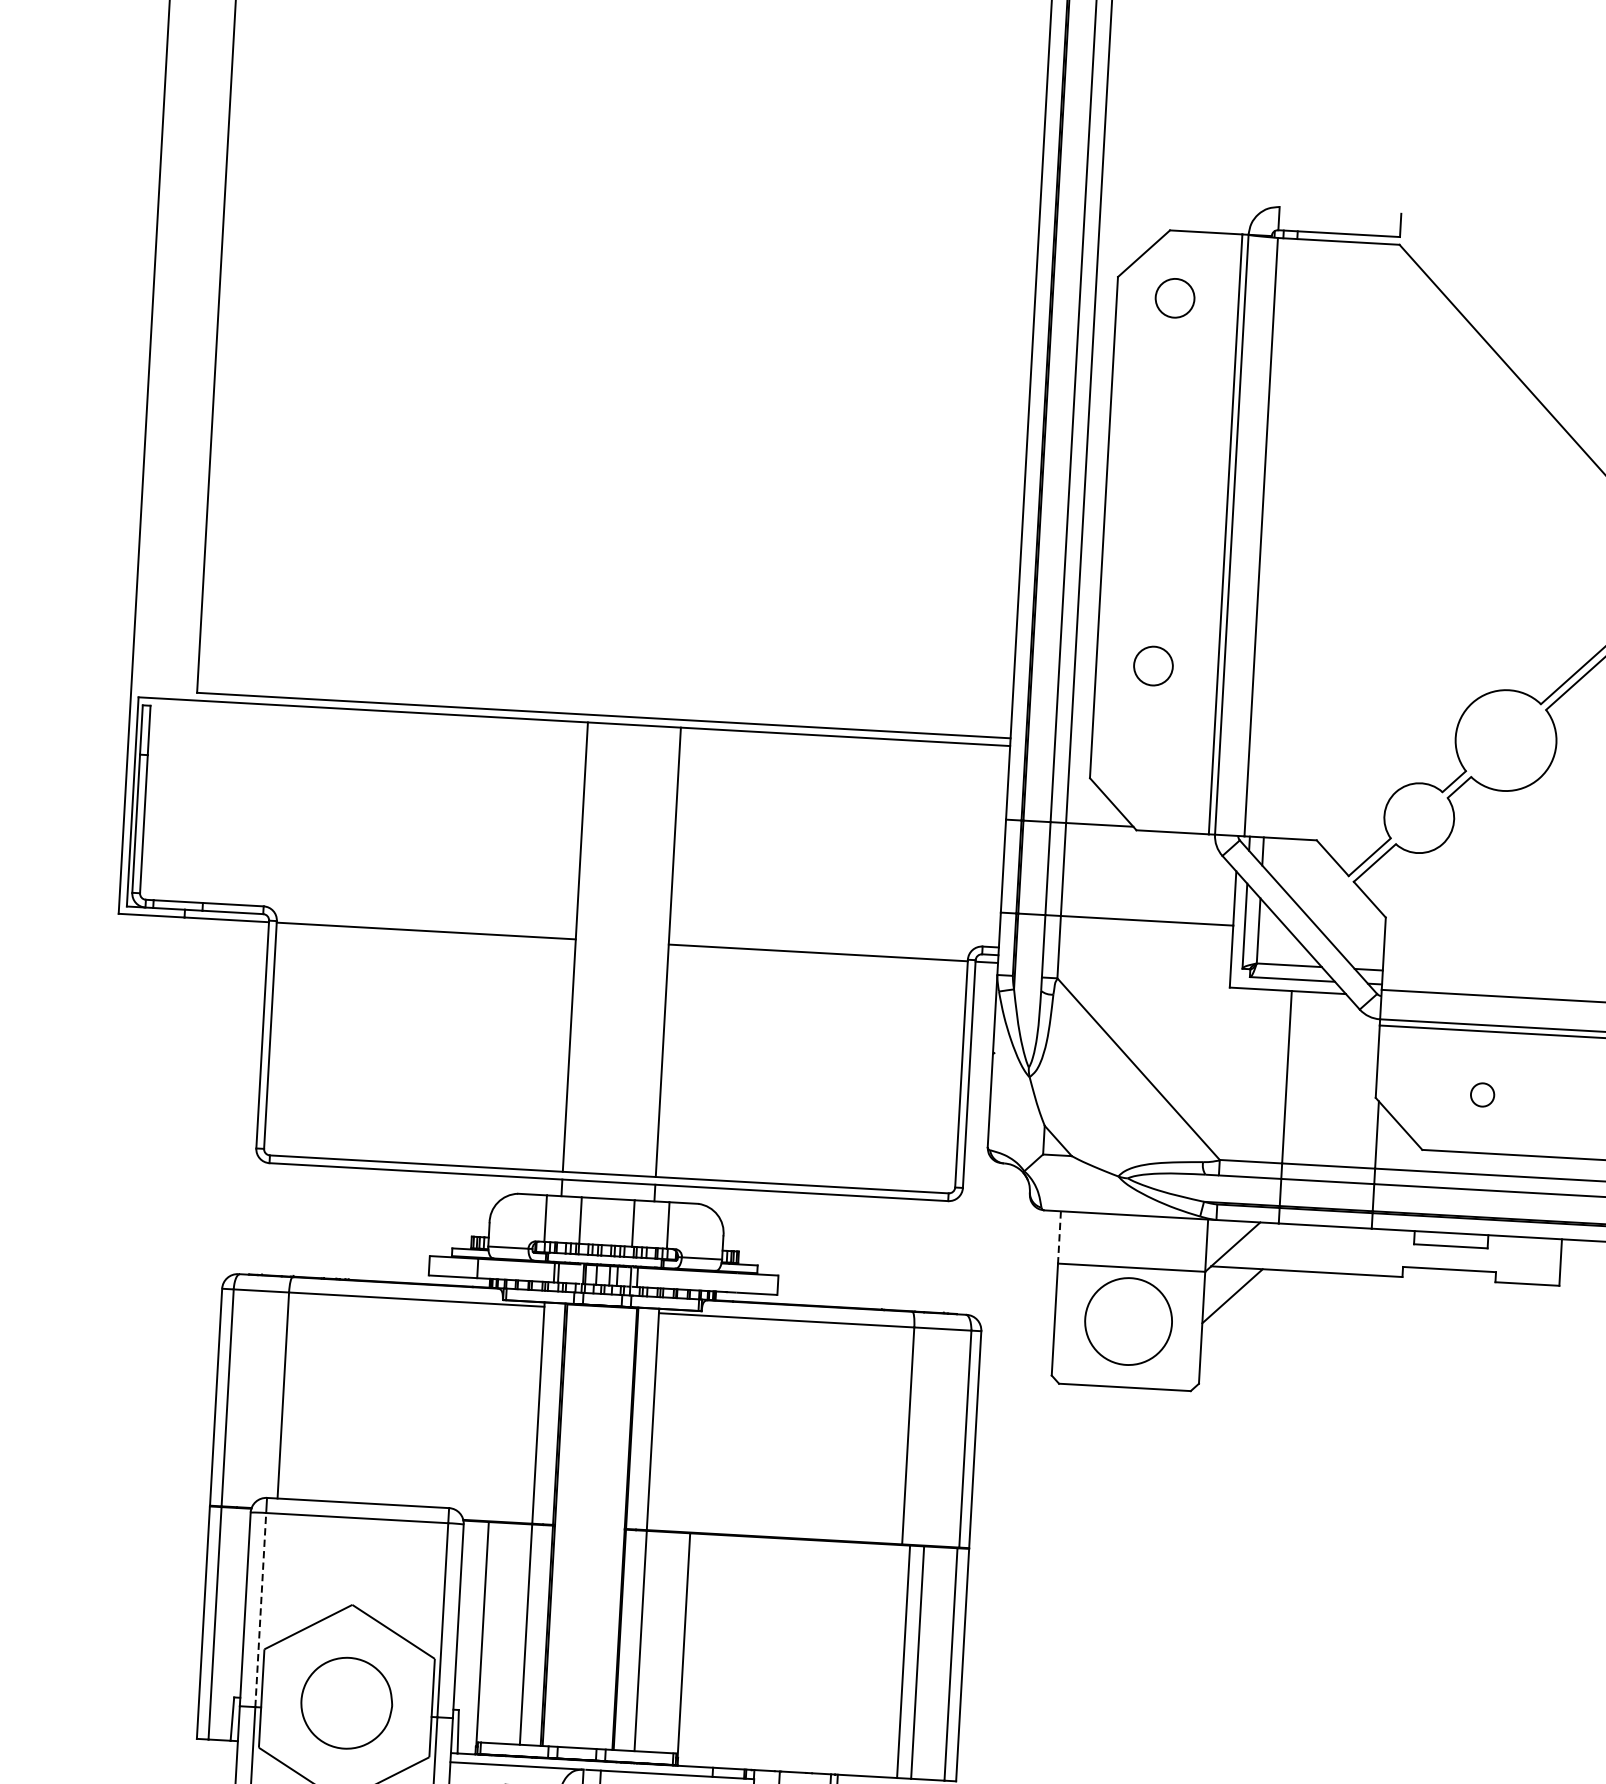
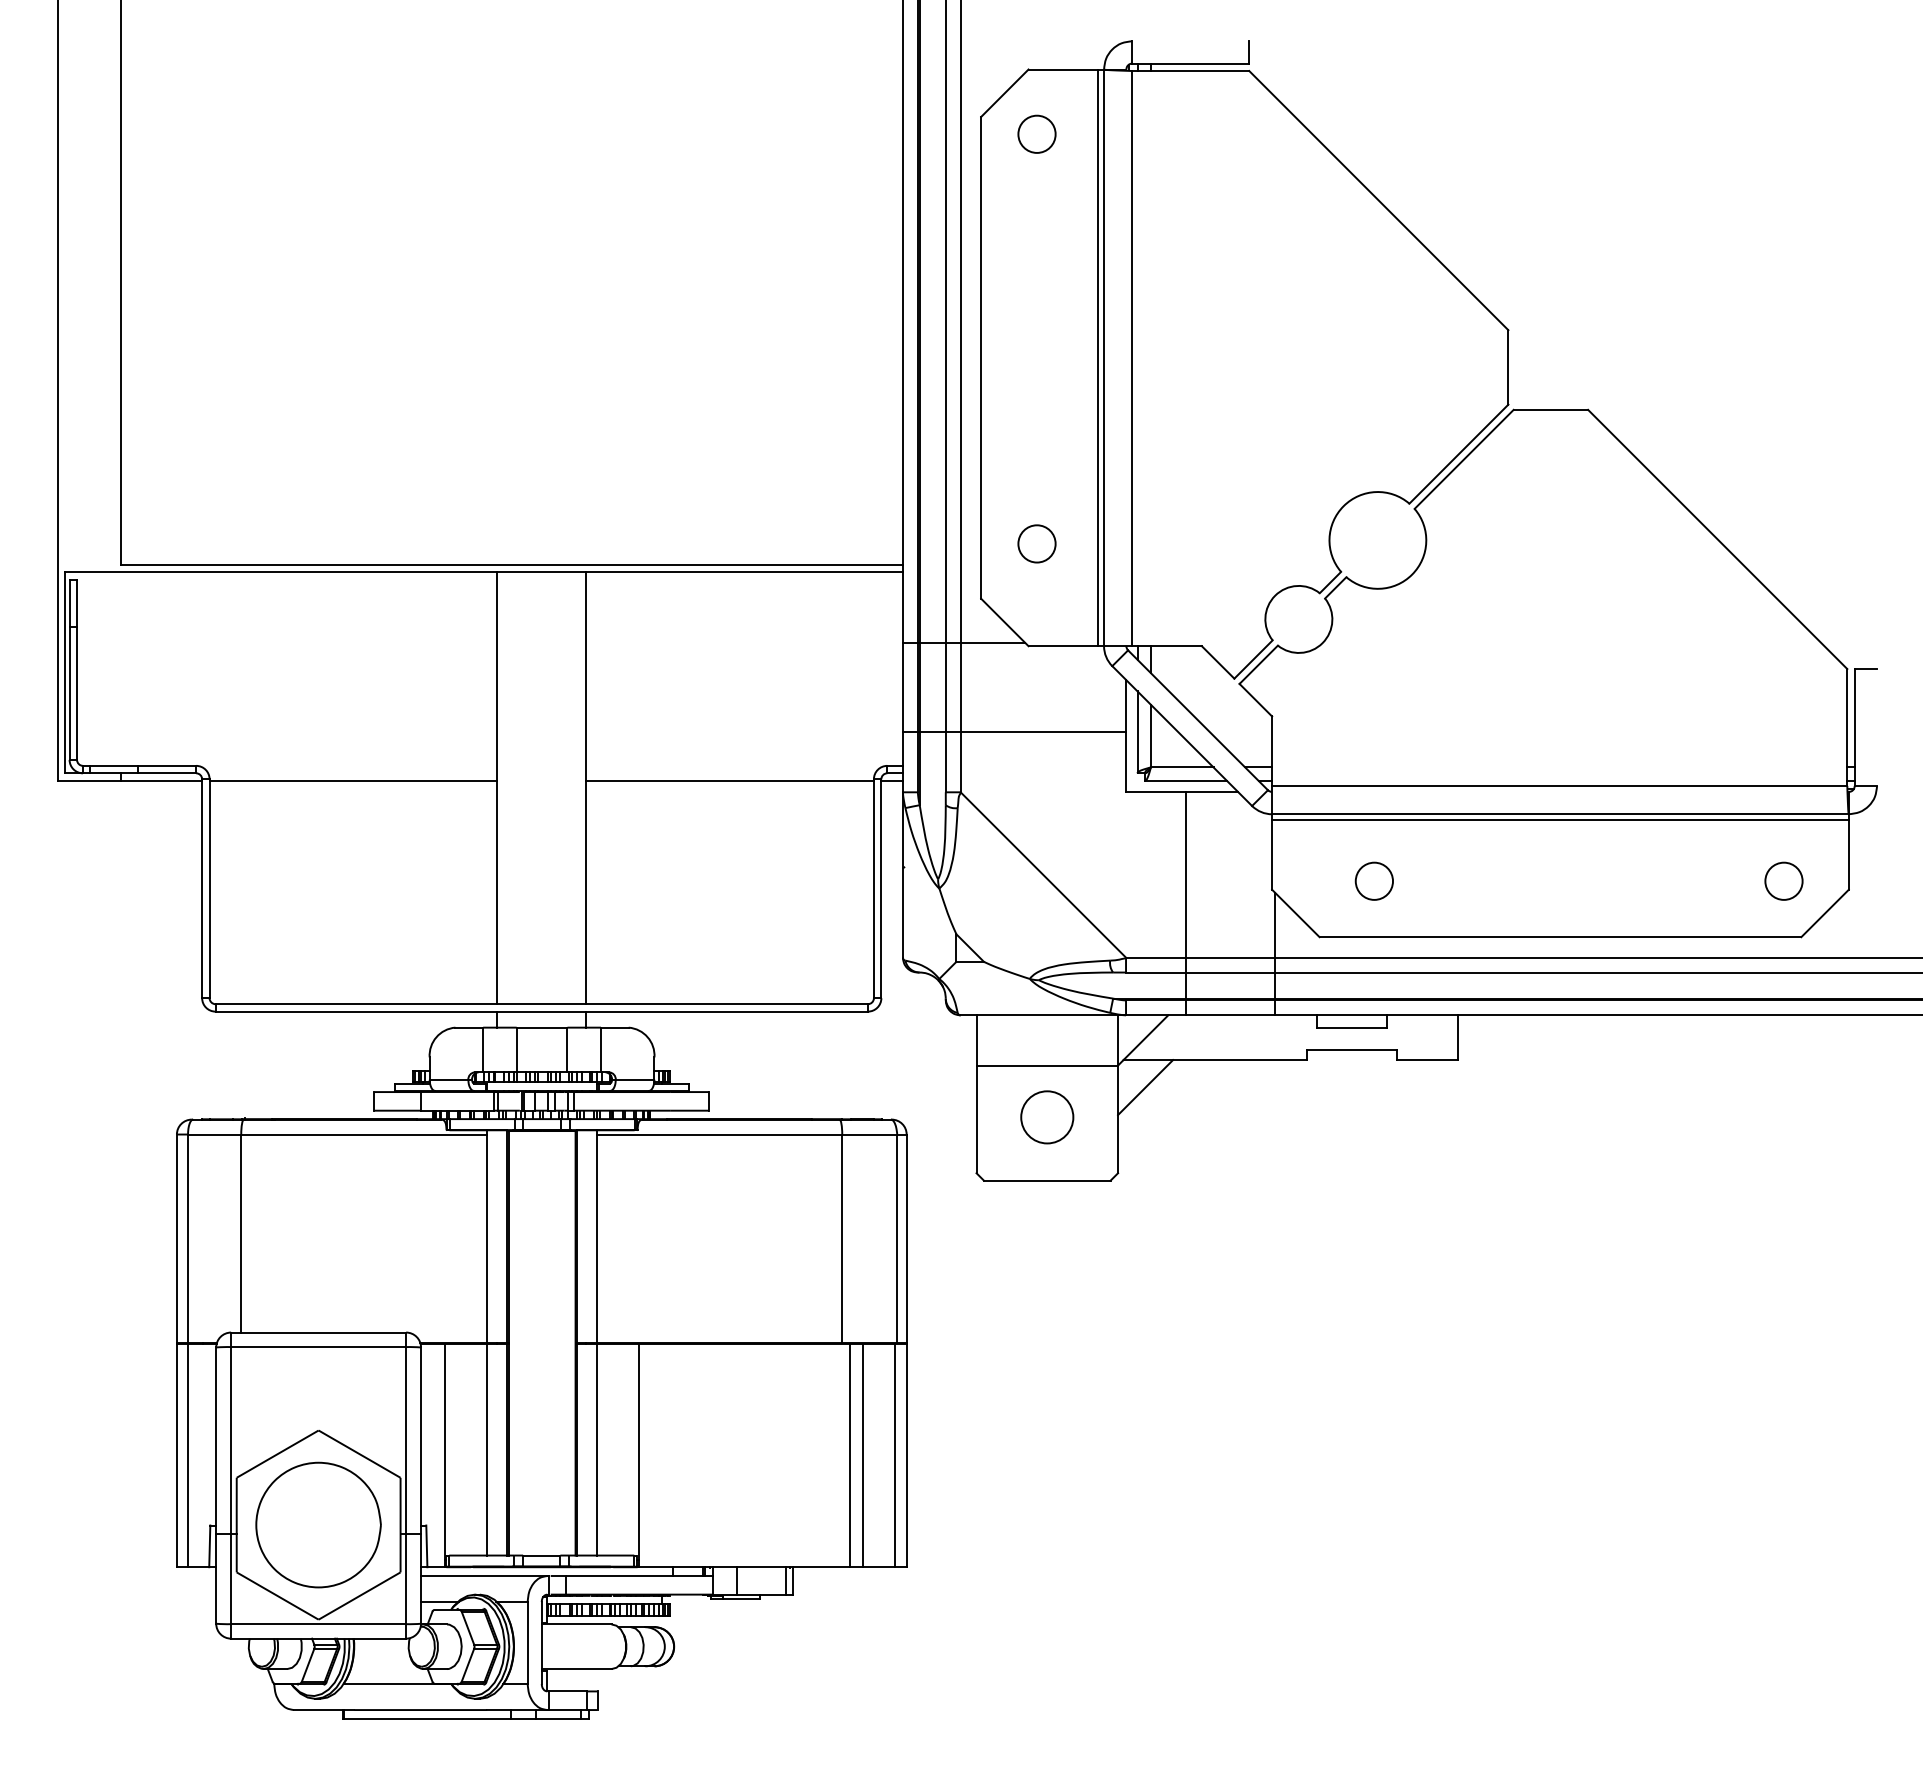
circle: (1152, 665) -> (1036, 543), moved
circle: (1482, 1094) -> (1374, 880), size x1.67
line: (1059, 1237) -> (976, 1040), dashed -> solid
circle: (1128, 1321) -> (1047, 1117), size x0.62
line: (261, 1609) -> (231, 1439), dashed -> solid
part: (346, 1702) -> (318, 1524), size x1.43

